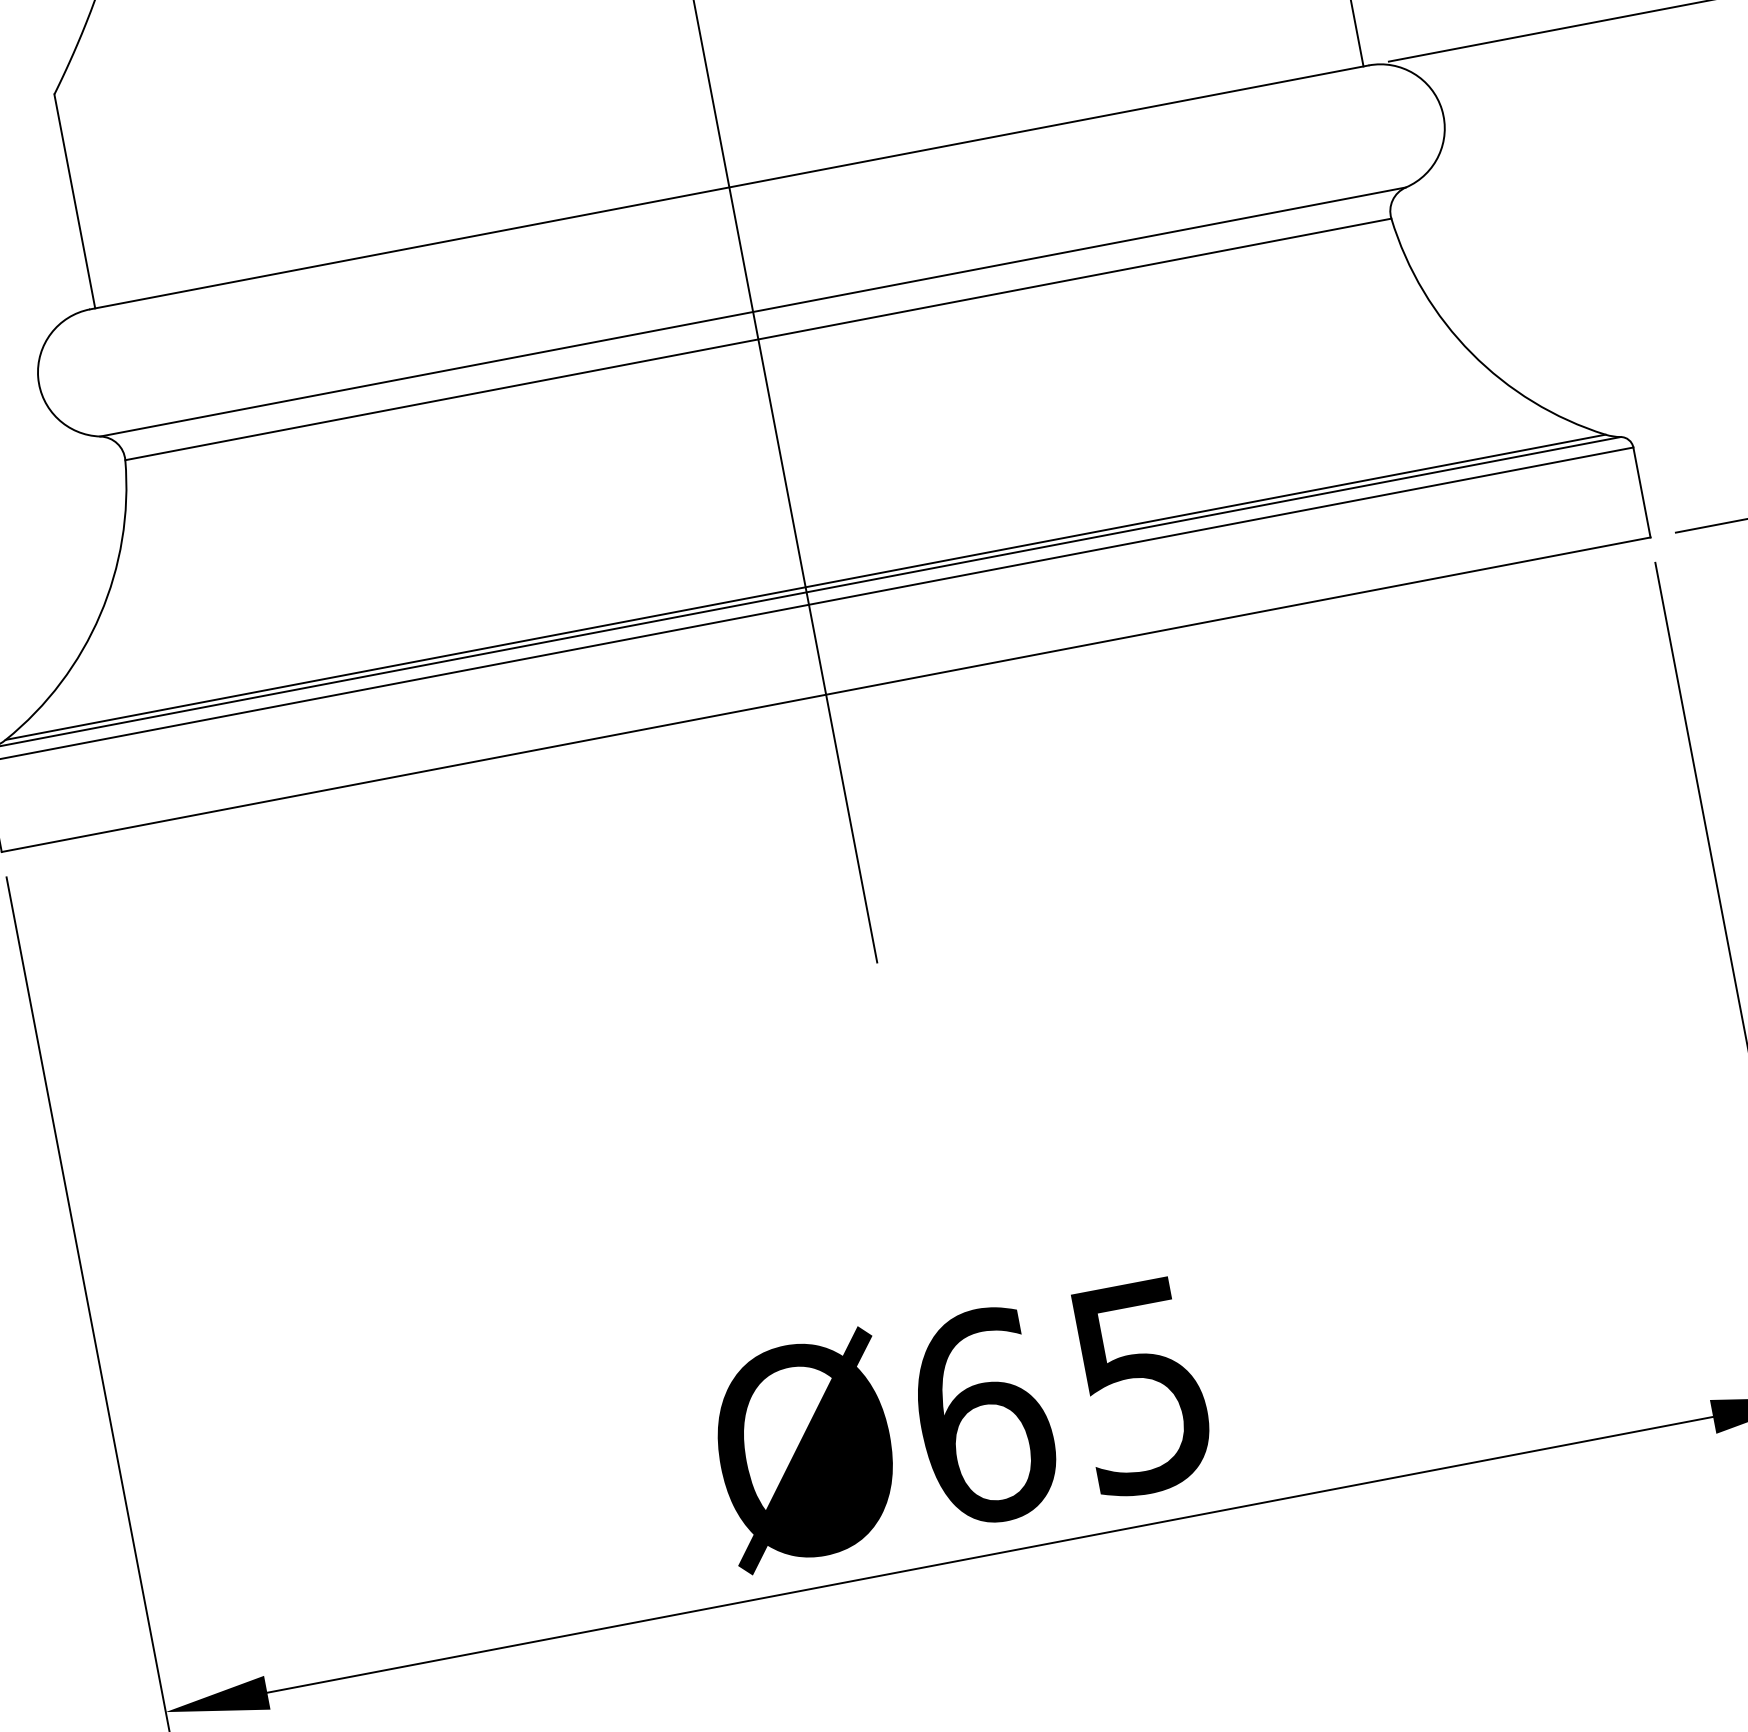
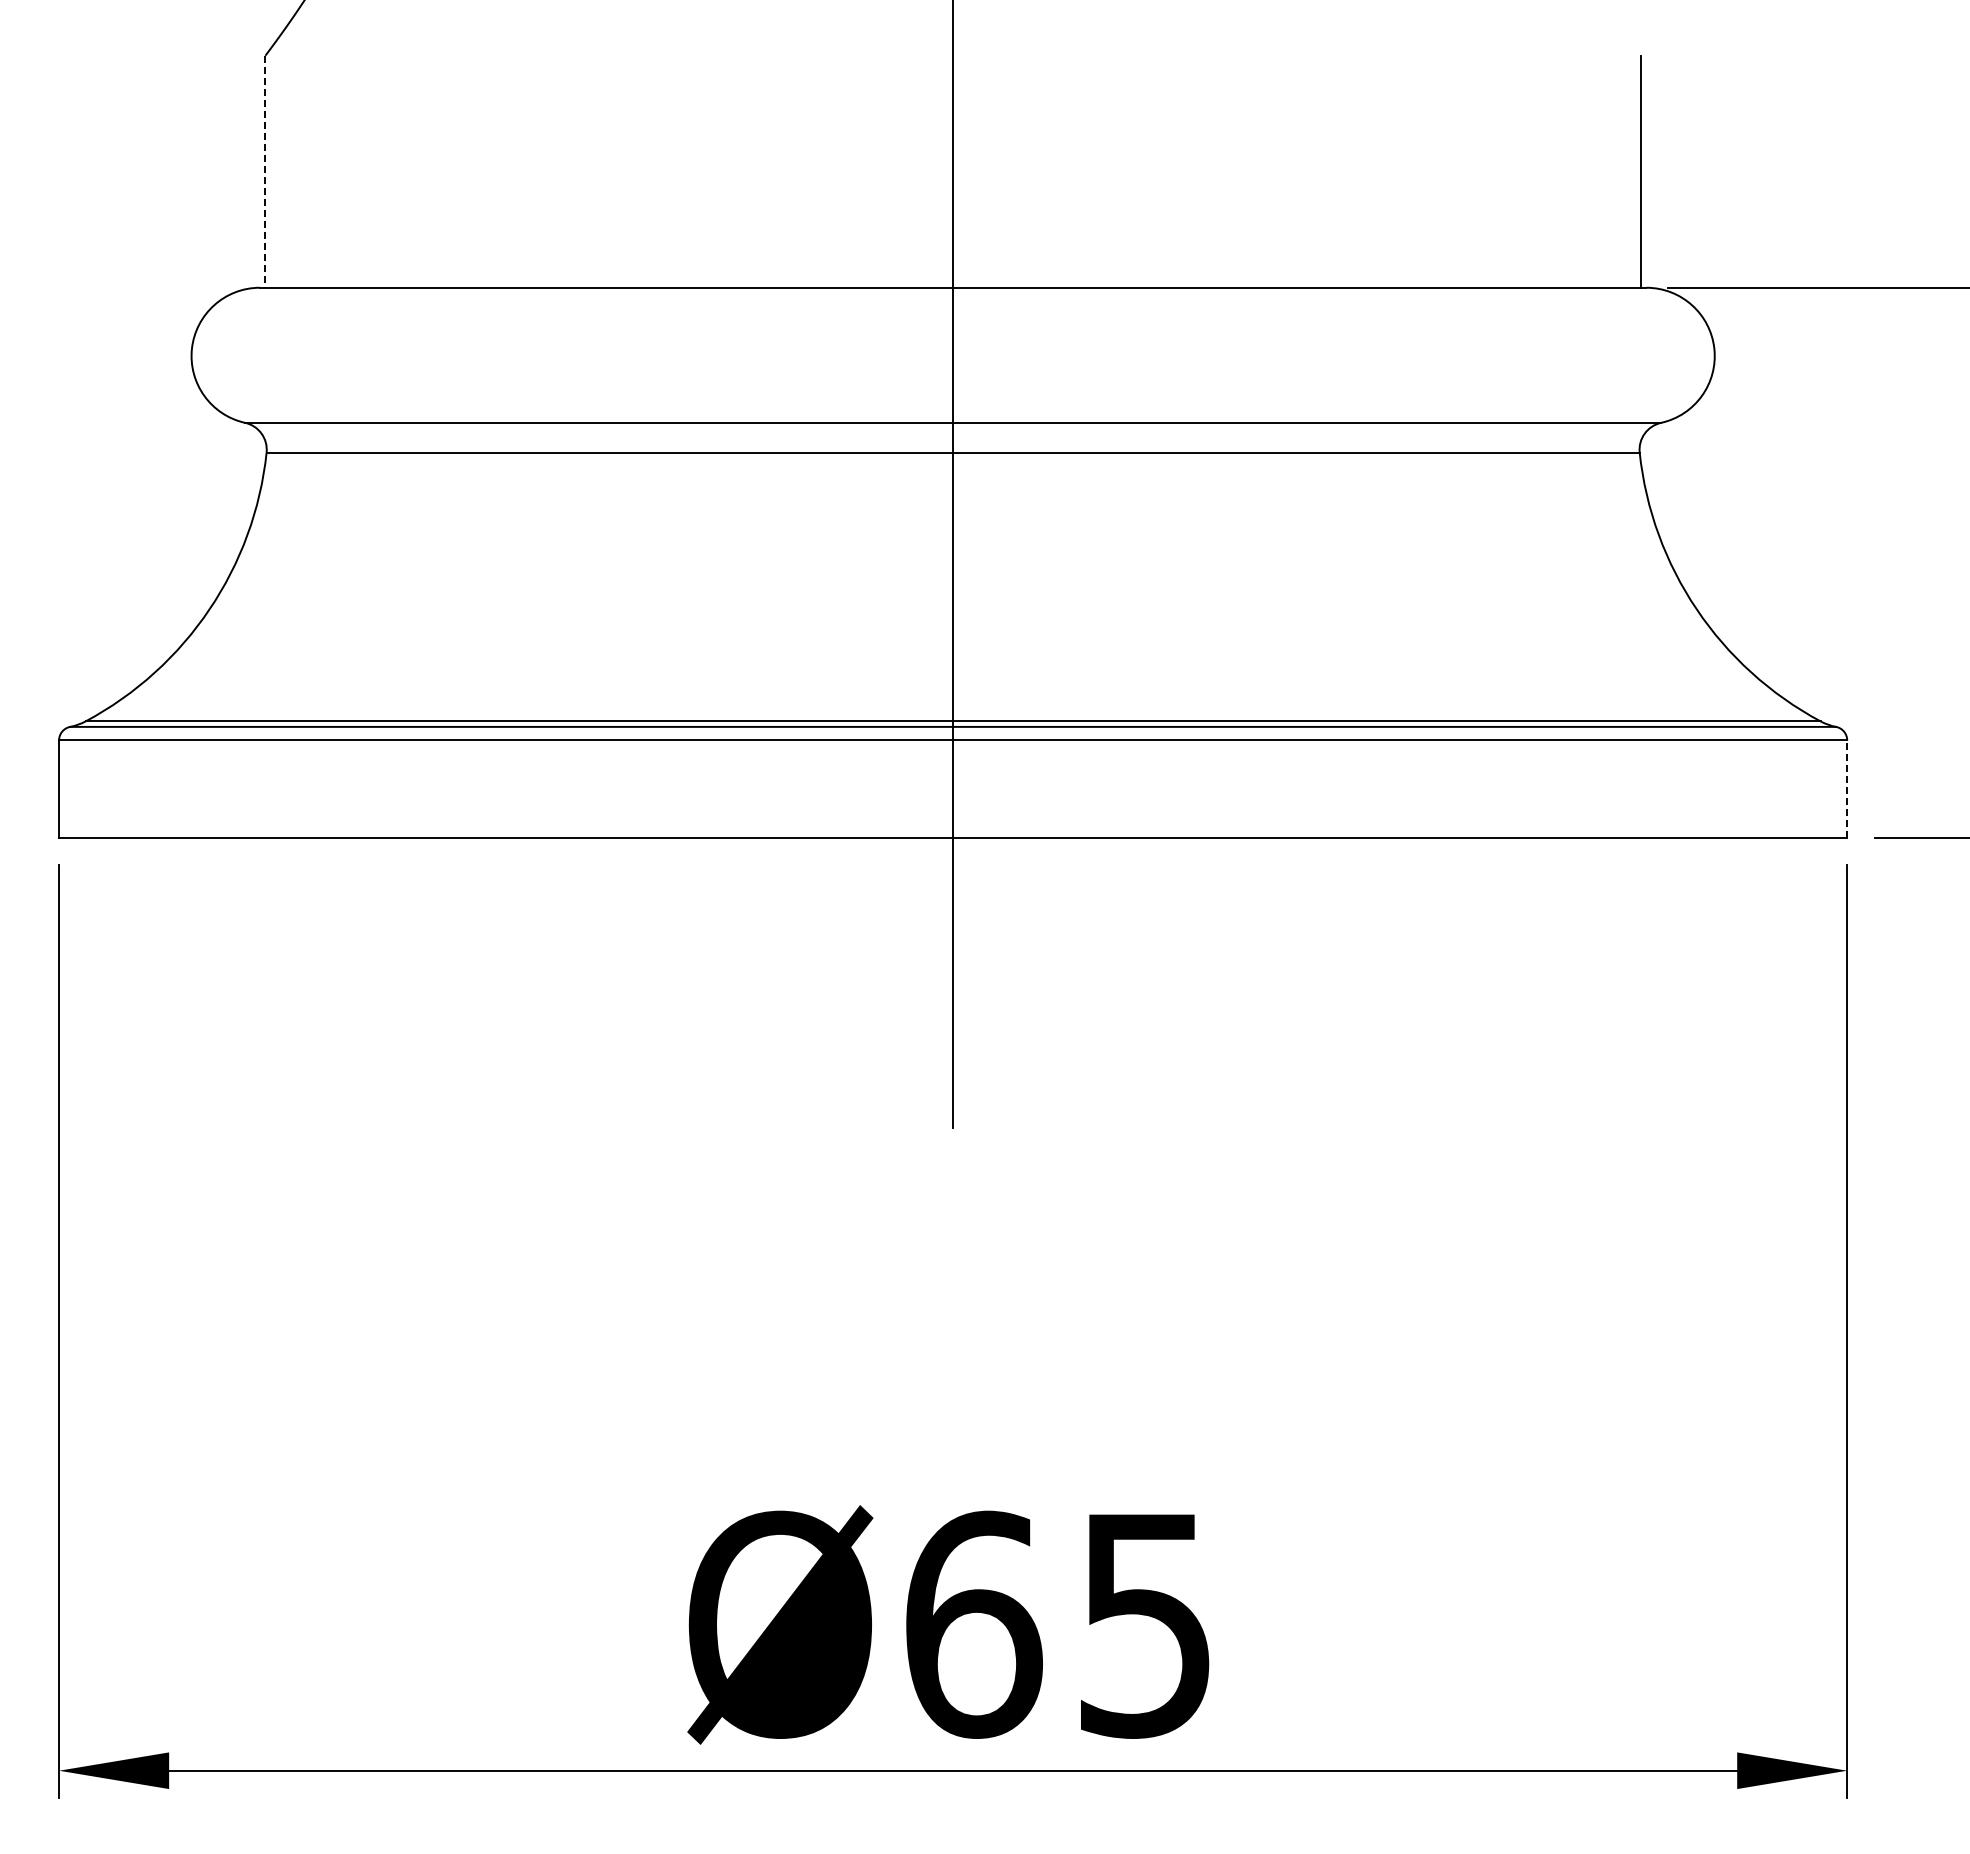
line: (75, 202) -> (265, 172), solid -> dashed
line: (1642, 492) -> (1847, 789), solid -> dashed

